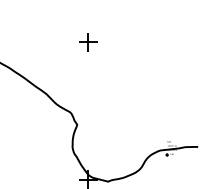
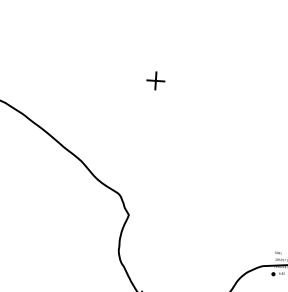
part: (88, 42) -> (156, 80), size x0.6

